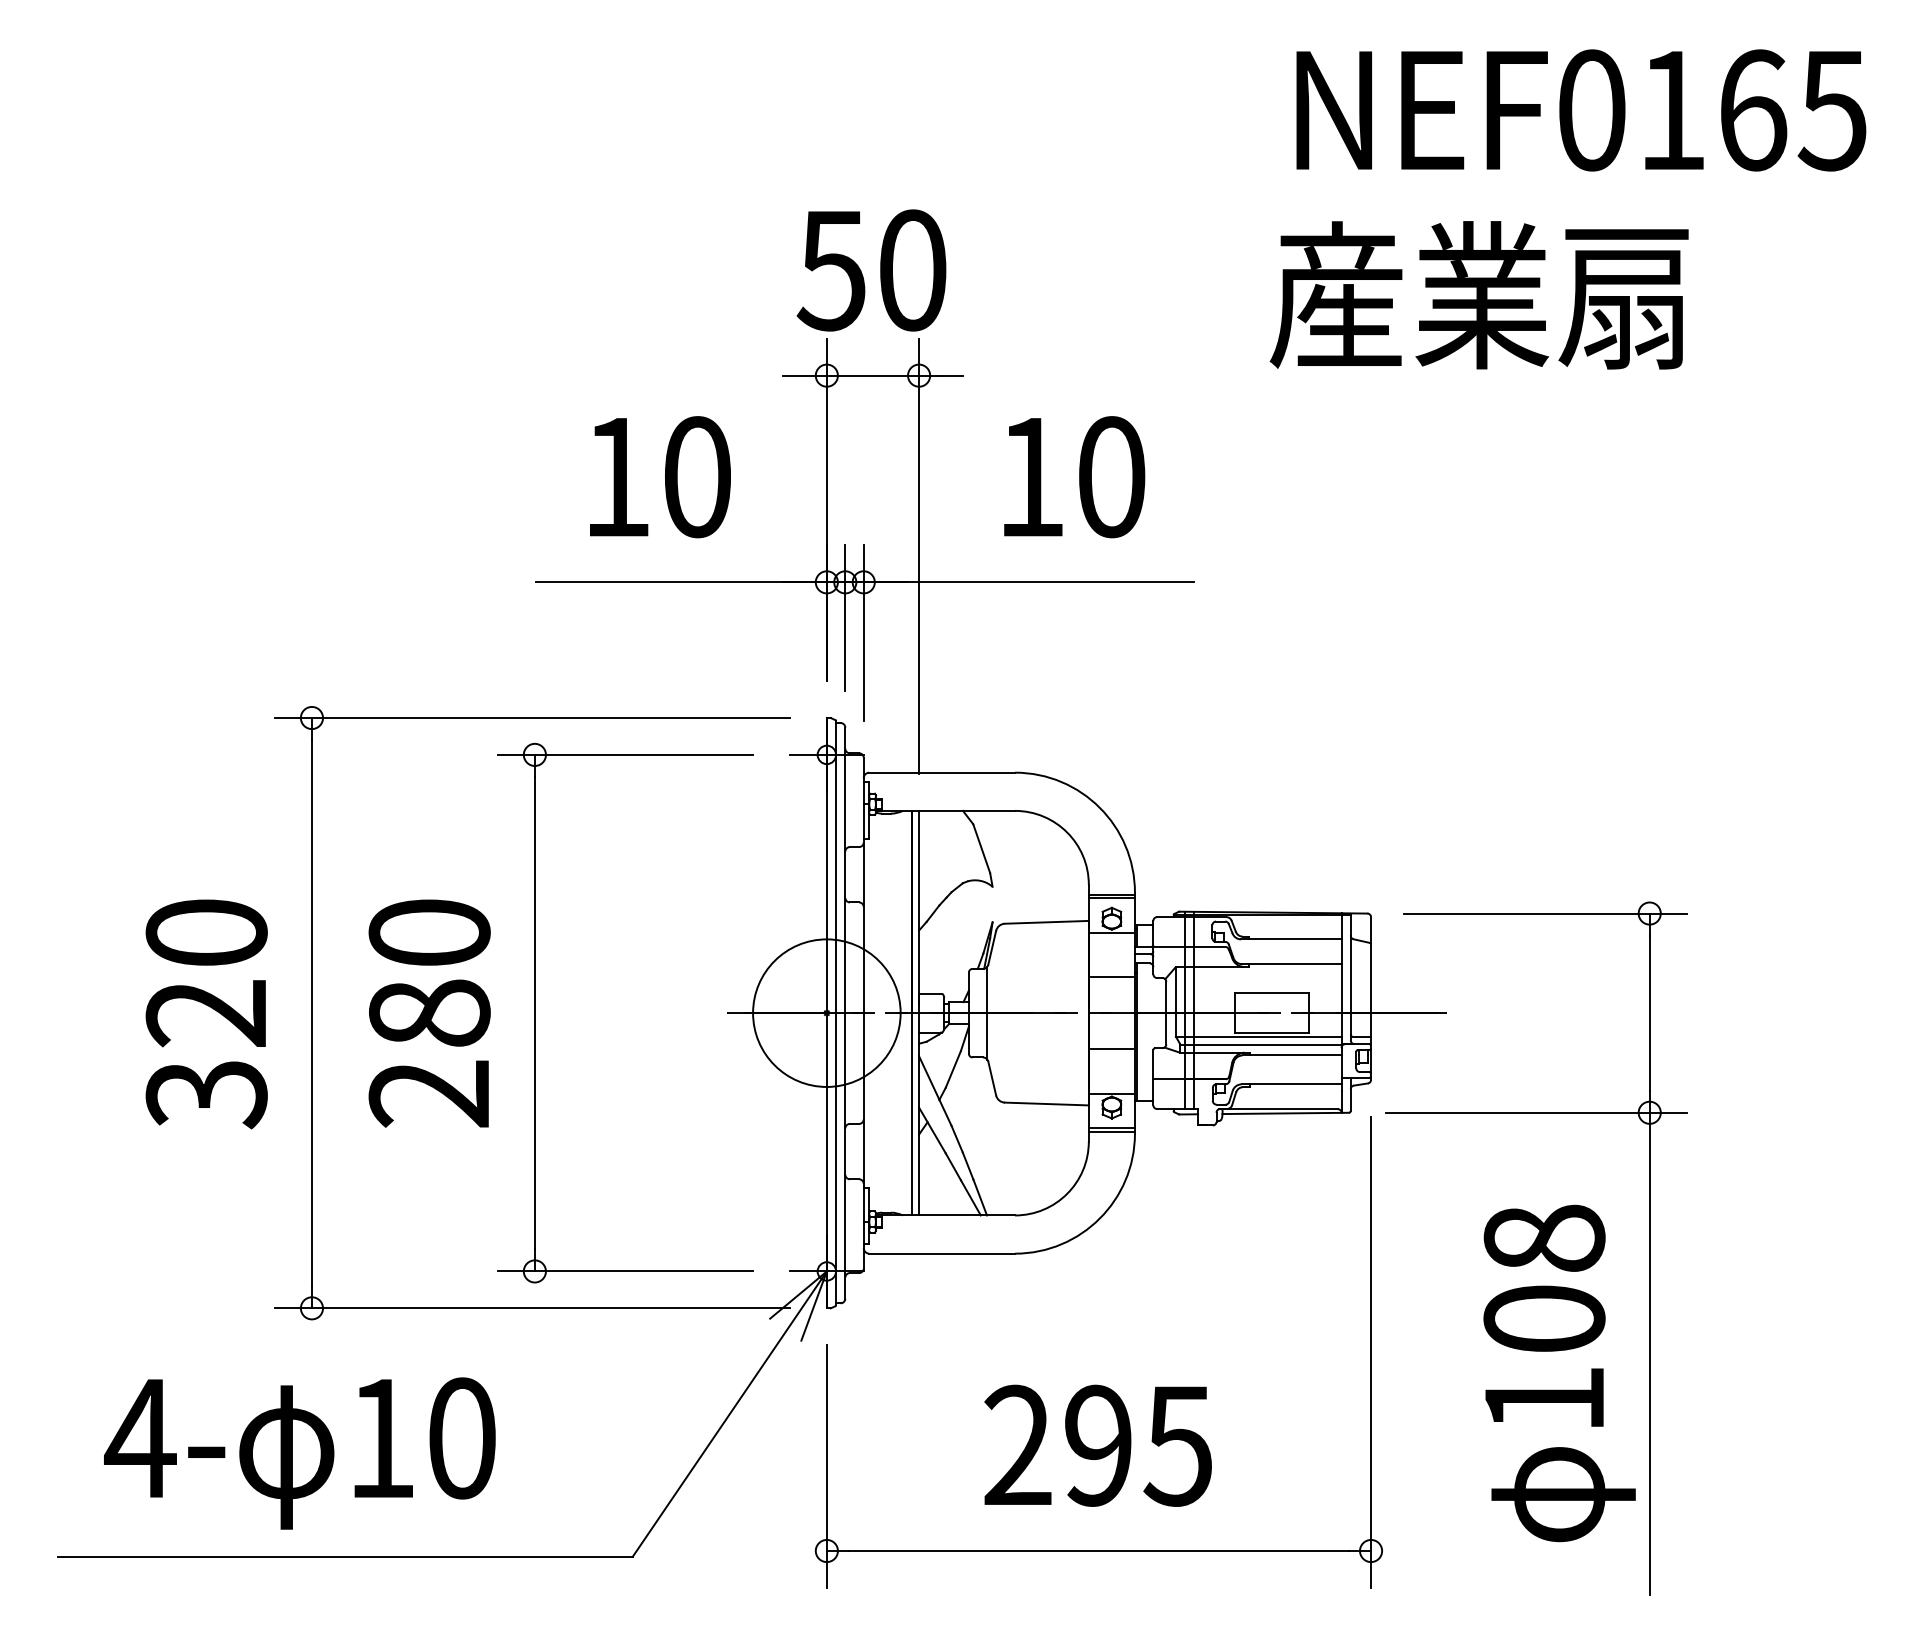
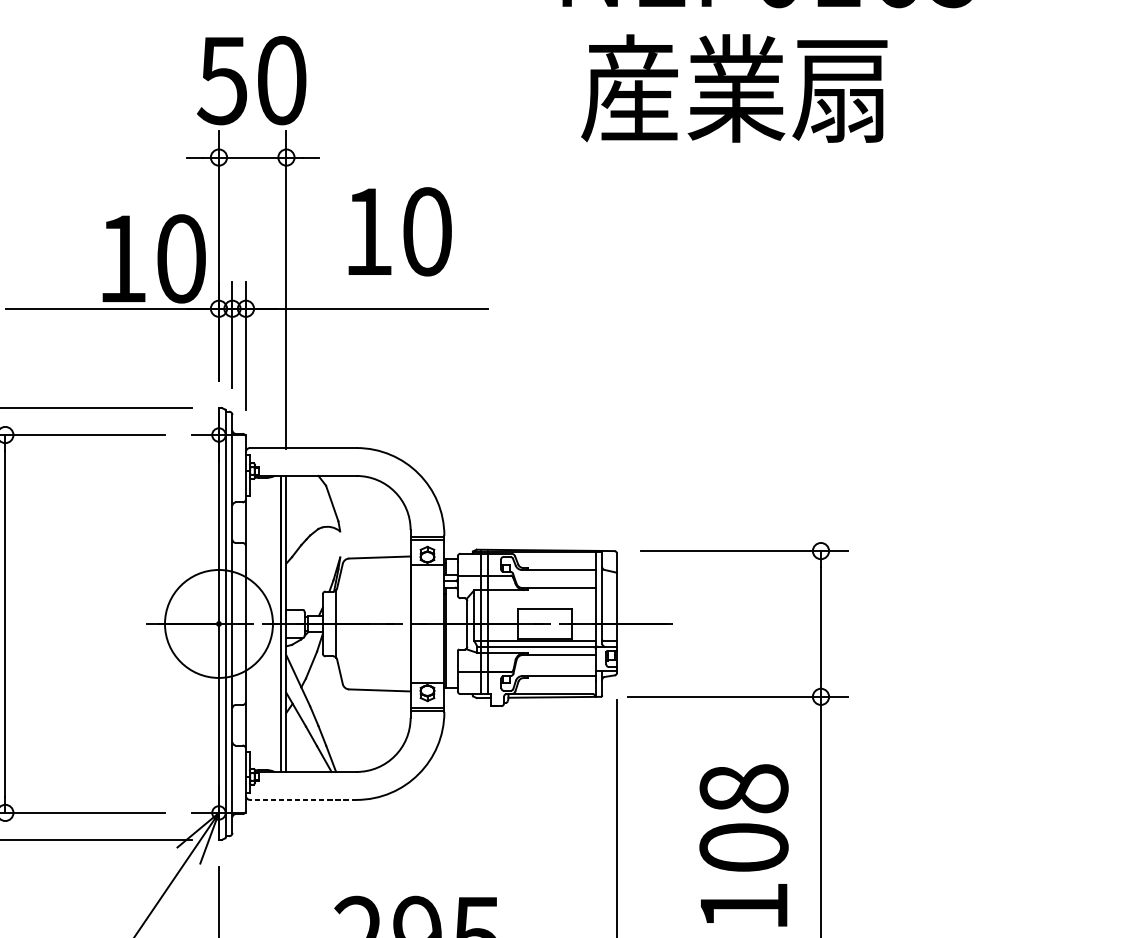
text: (1478, 295) -> (733, 88), moved
text: (660, 477) -> (154, 259), moved
line: (1111, 977) -> (427, 597), removed
line: (1111, 1049) -> (427, 650), removed
line: (942, 1253) -> (303, 799), solid -> dashed

